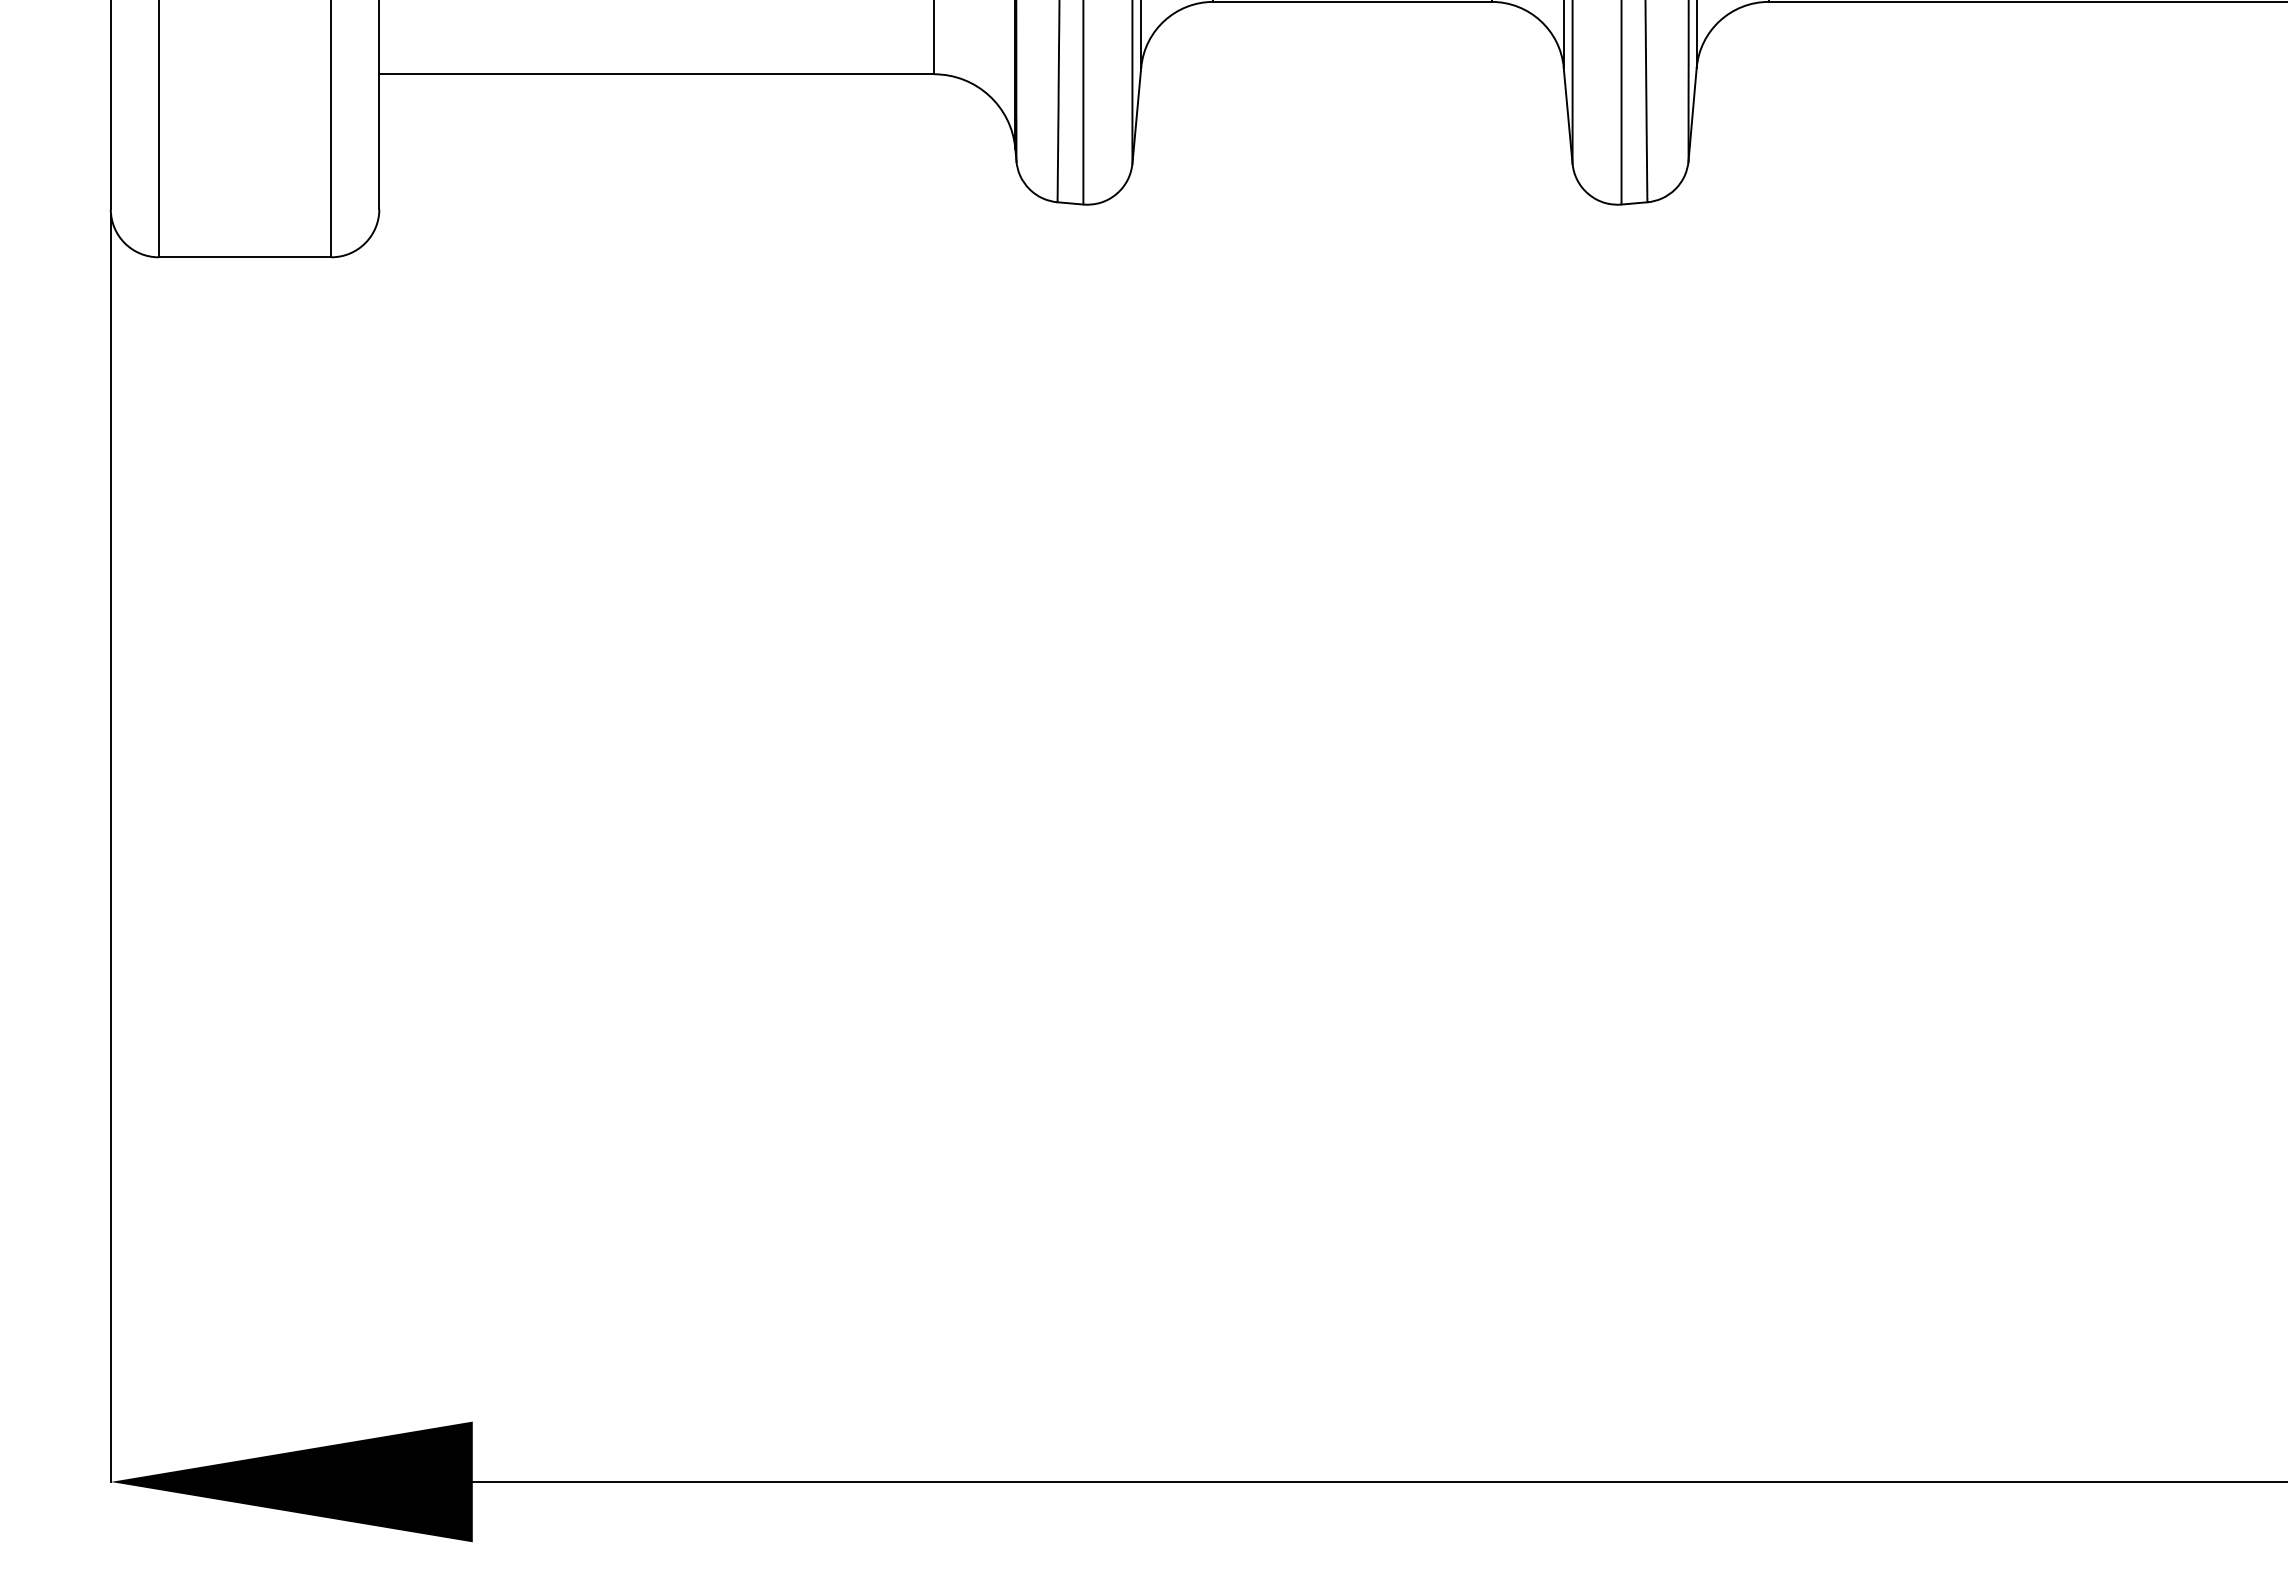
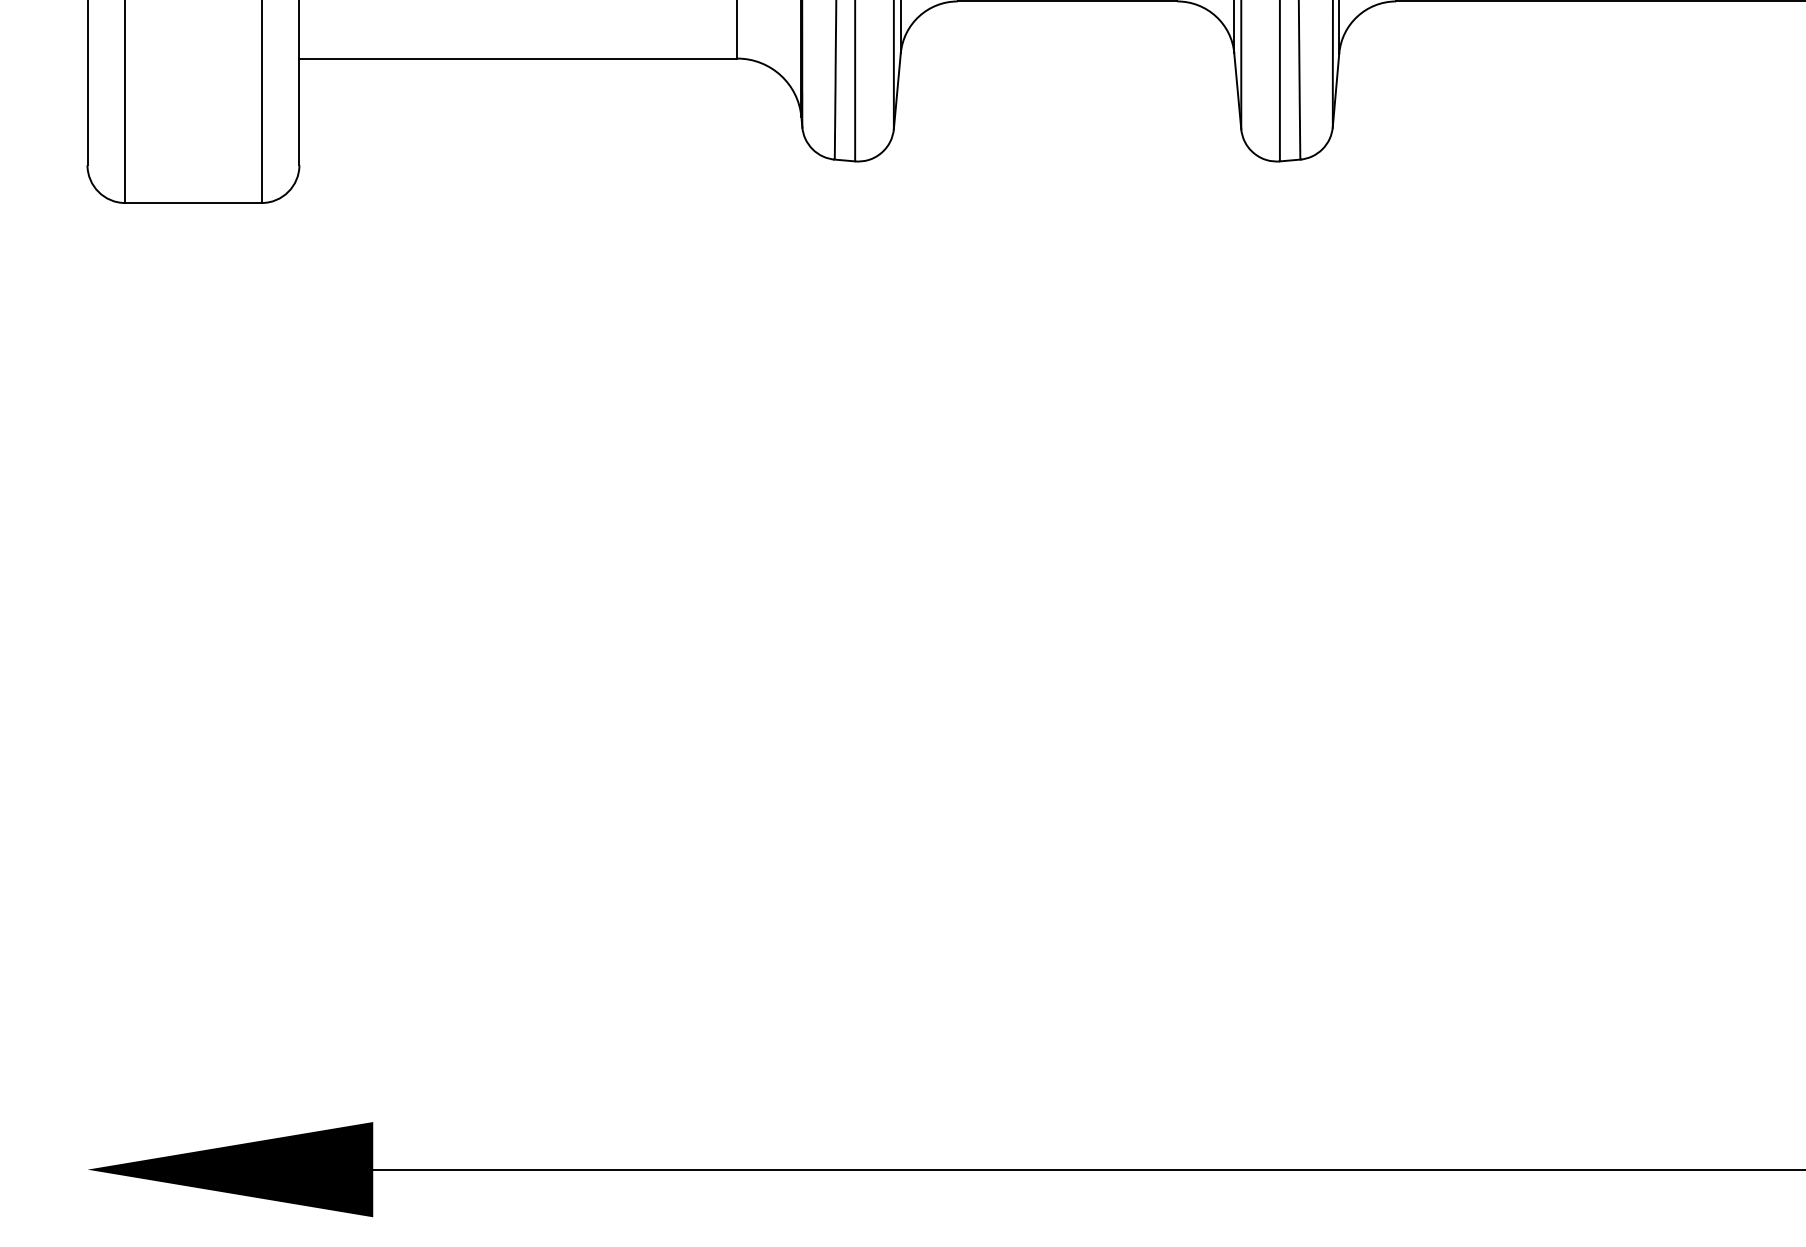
line: (110, 848) -> (87, 669), removed

